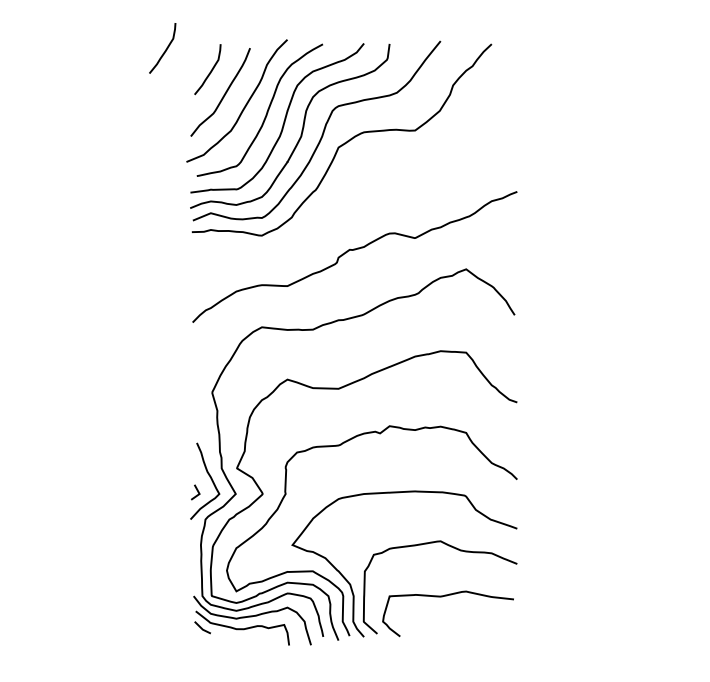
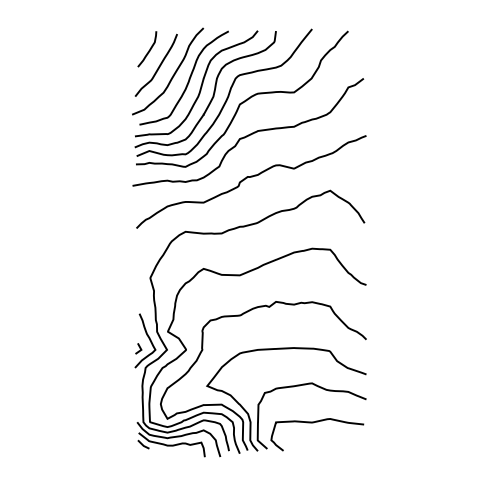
curve: (164, 50) -> (116, 35), removed
curve: (350, 189) -> (248, 134), added

